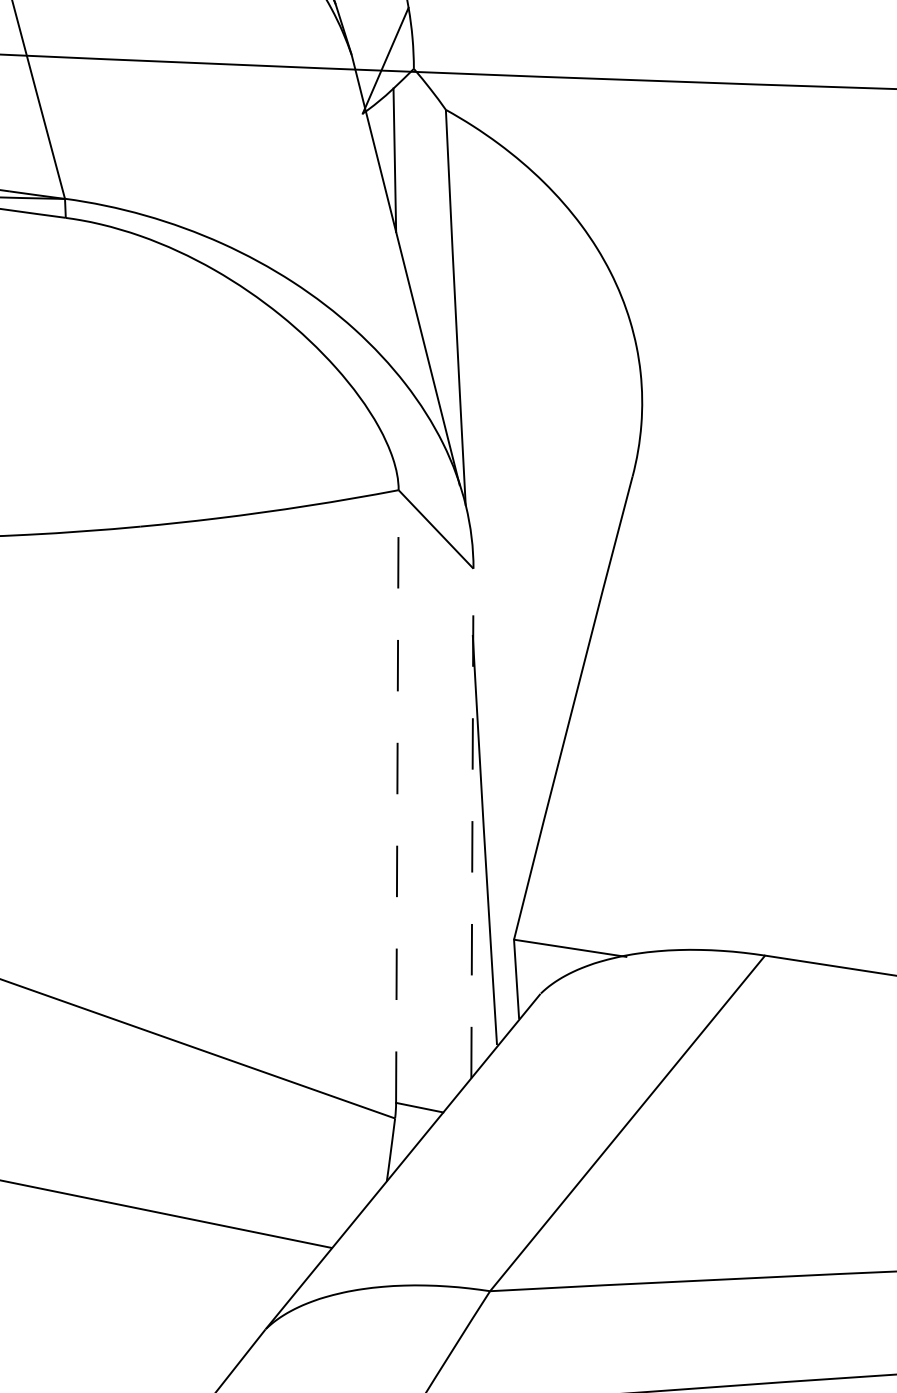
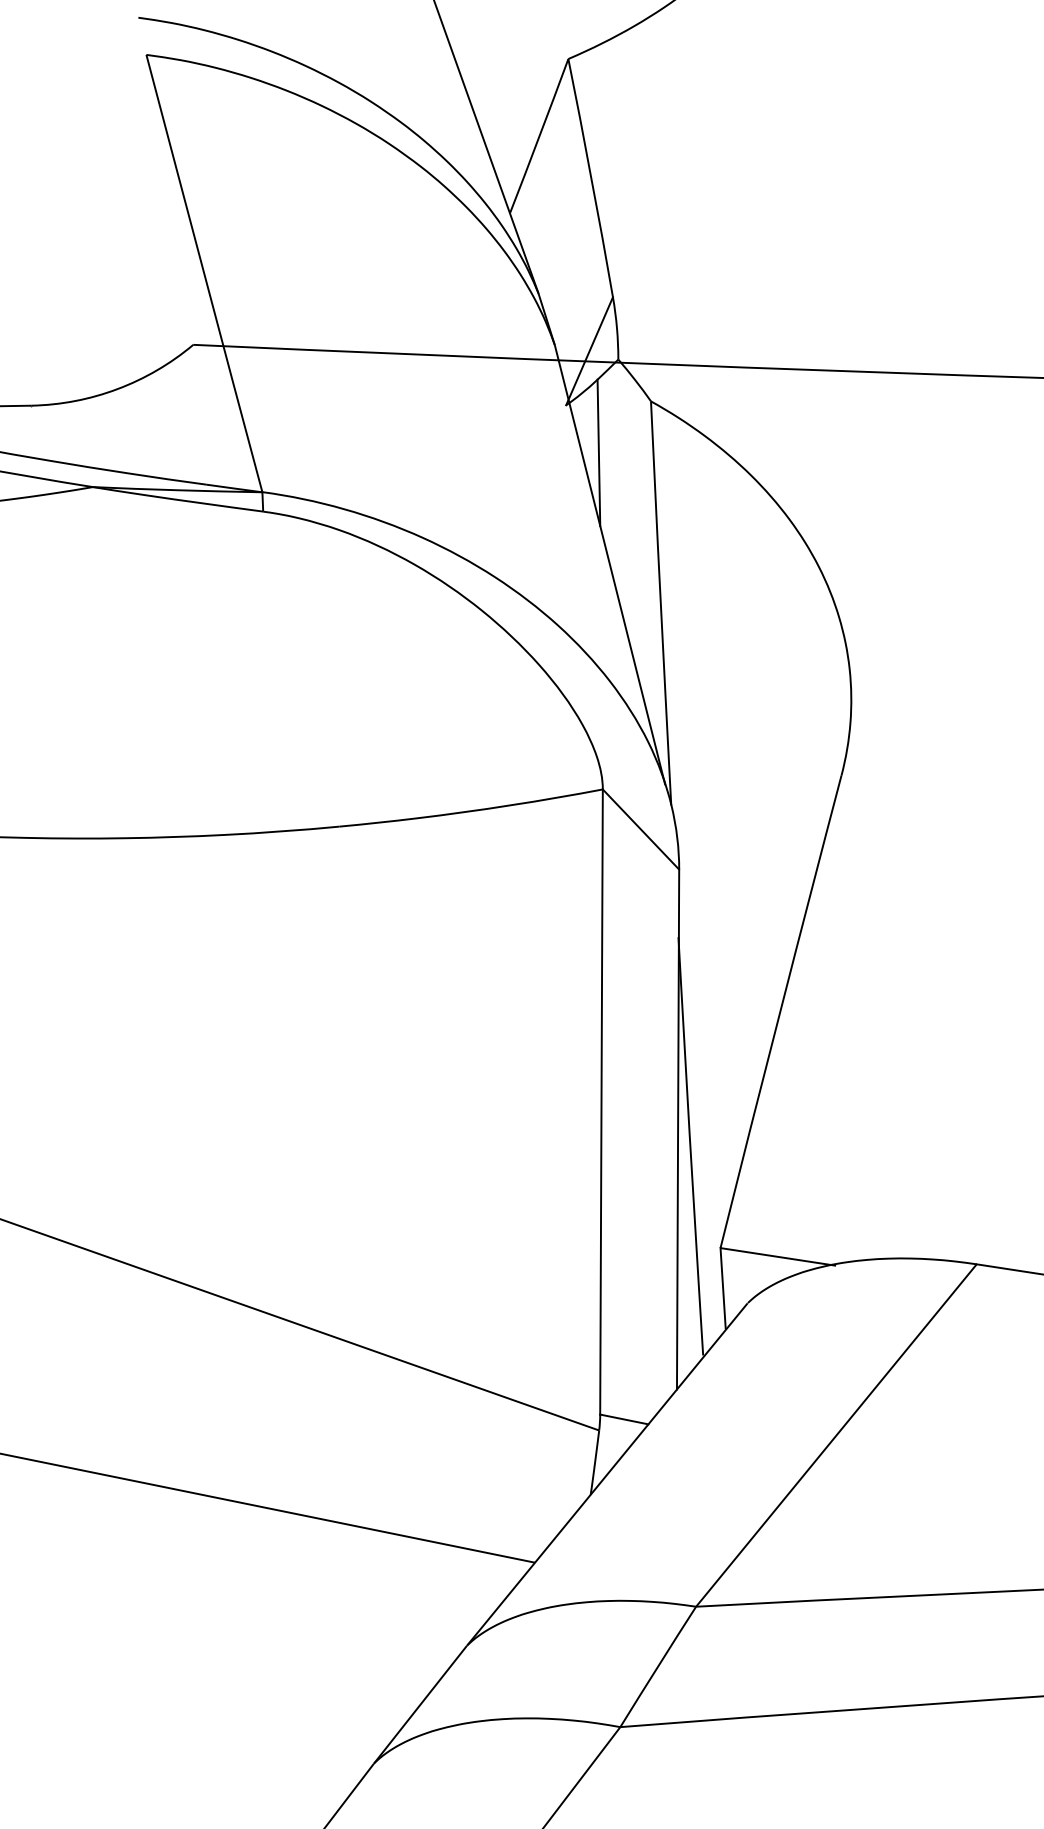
line: (397, 797) -> (601, 1102), dashed -> solid
line: (472, 823) -> (678, 1129), dashed -> solid

